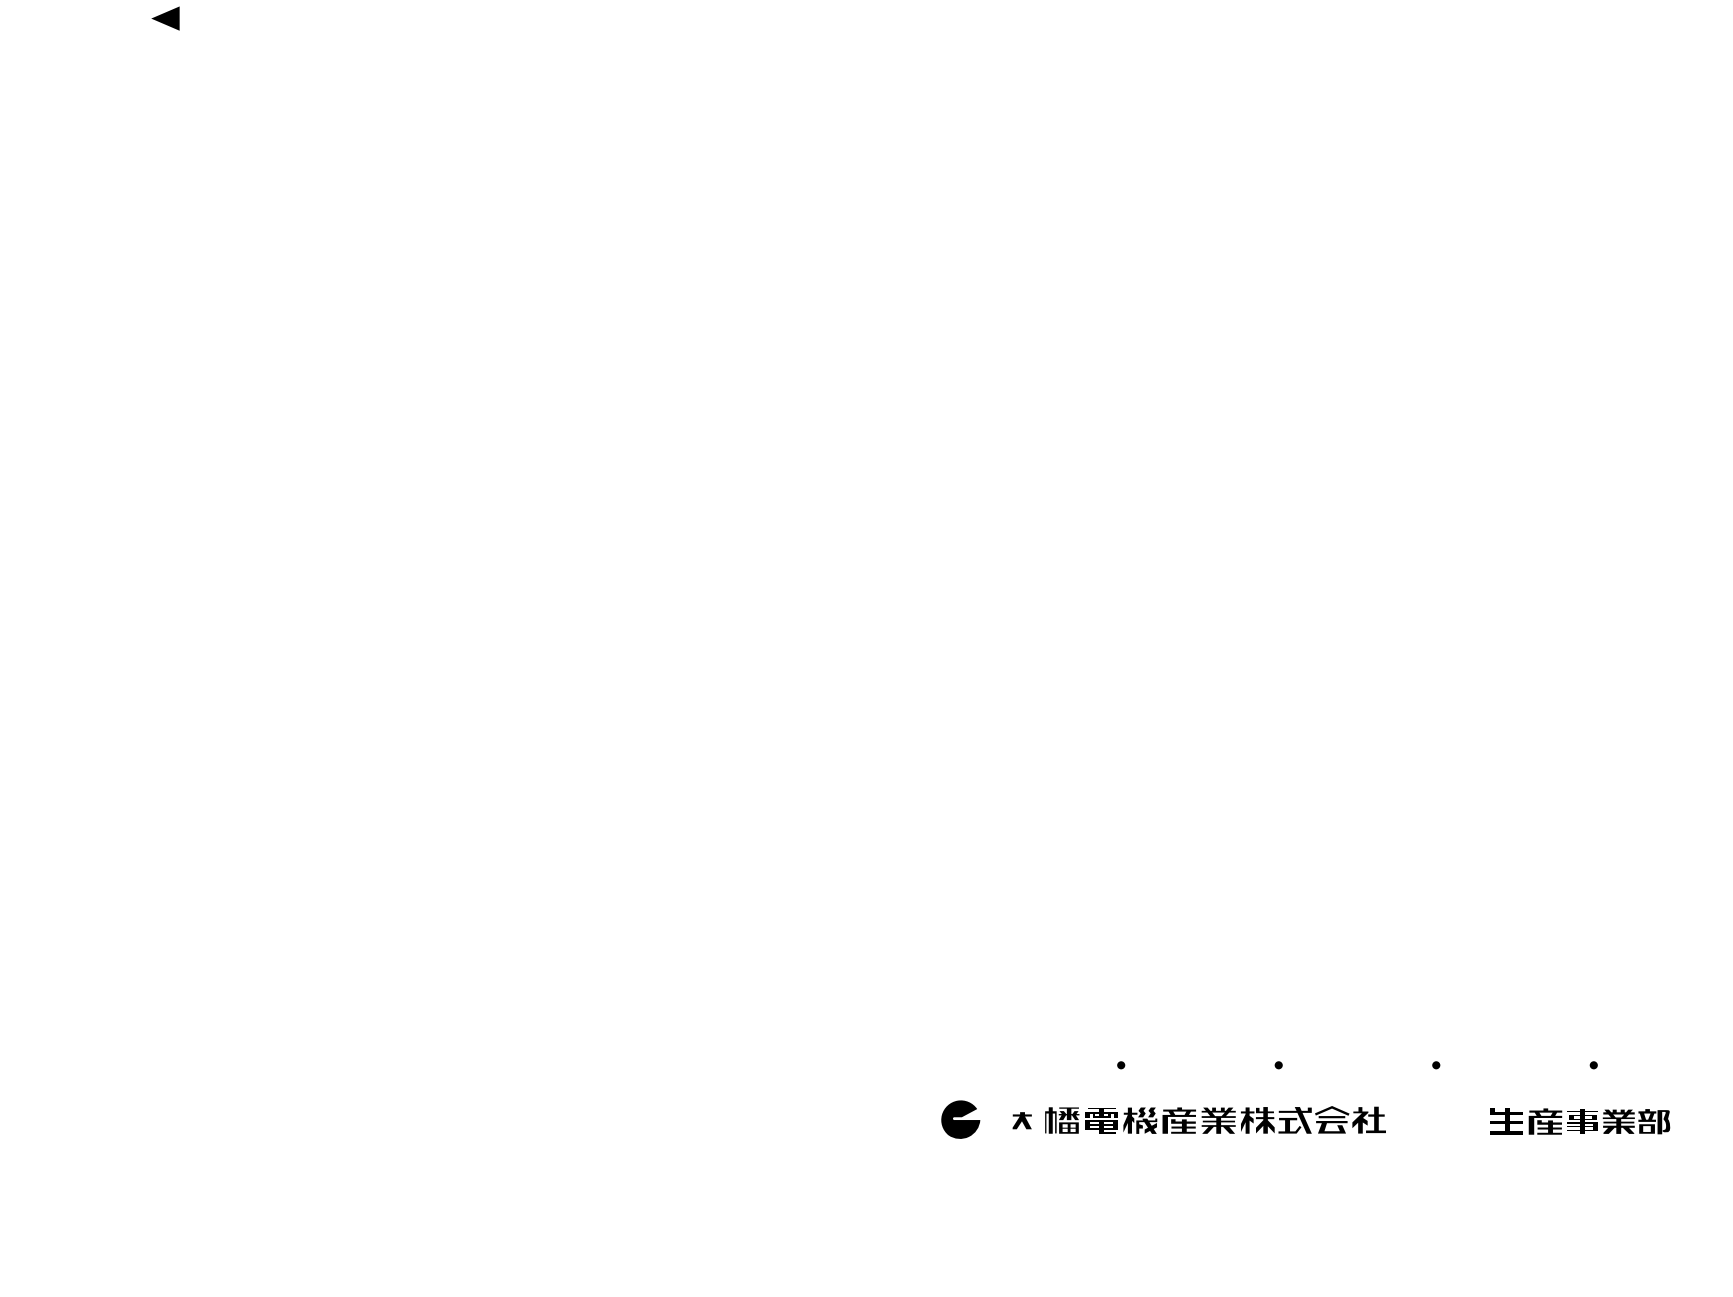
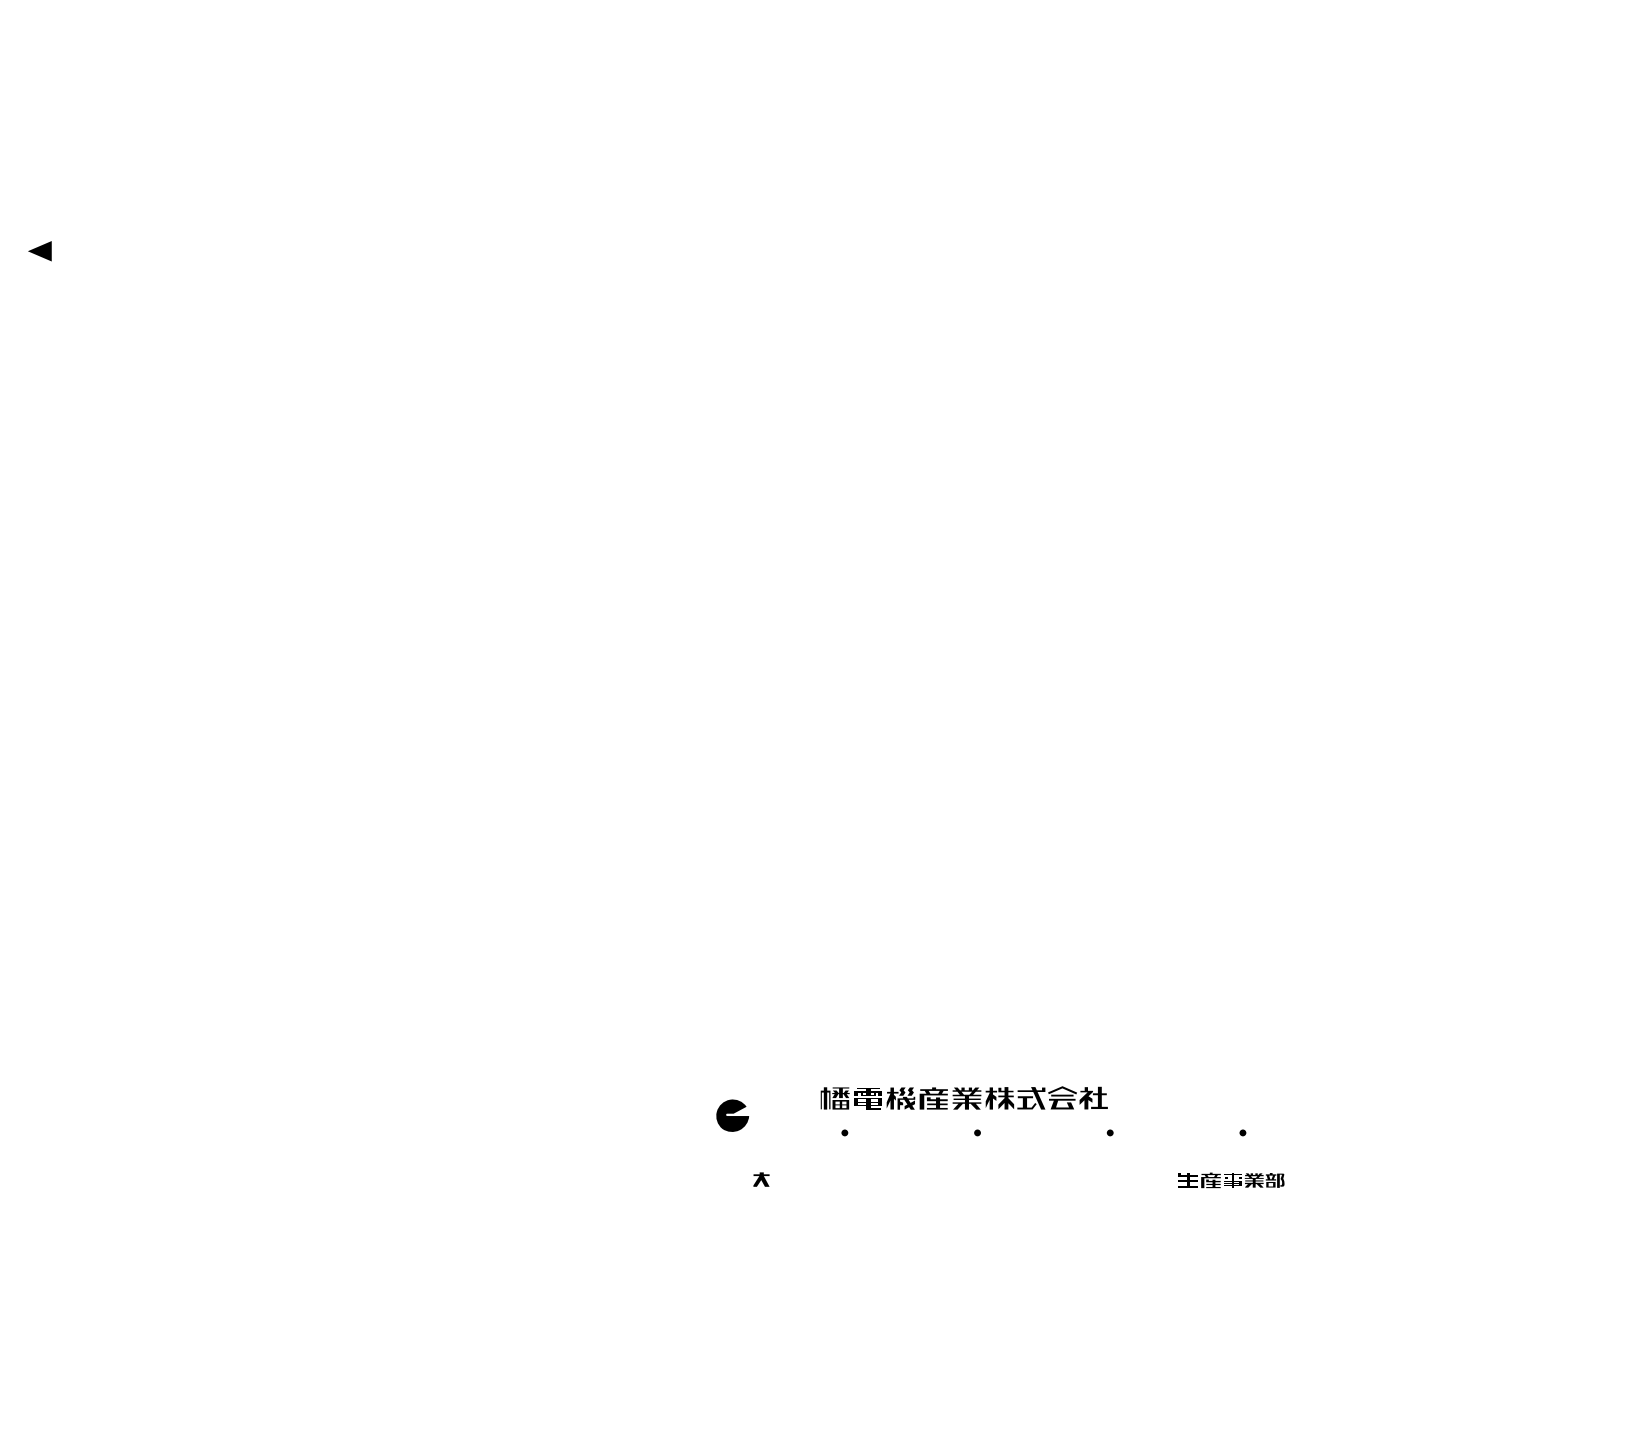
part: (960, 1119) -> (732, 1115), moved
part: (1214, 1119) -> (963, 1097), moved
part: (1580, 1121) -> (1231, 1180), size x0.7

